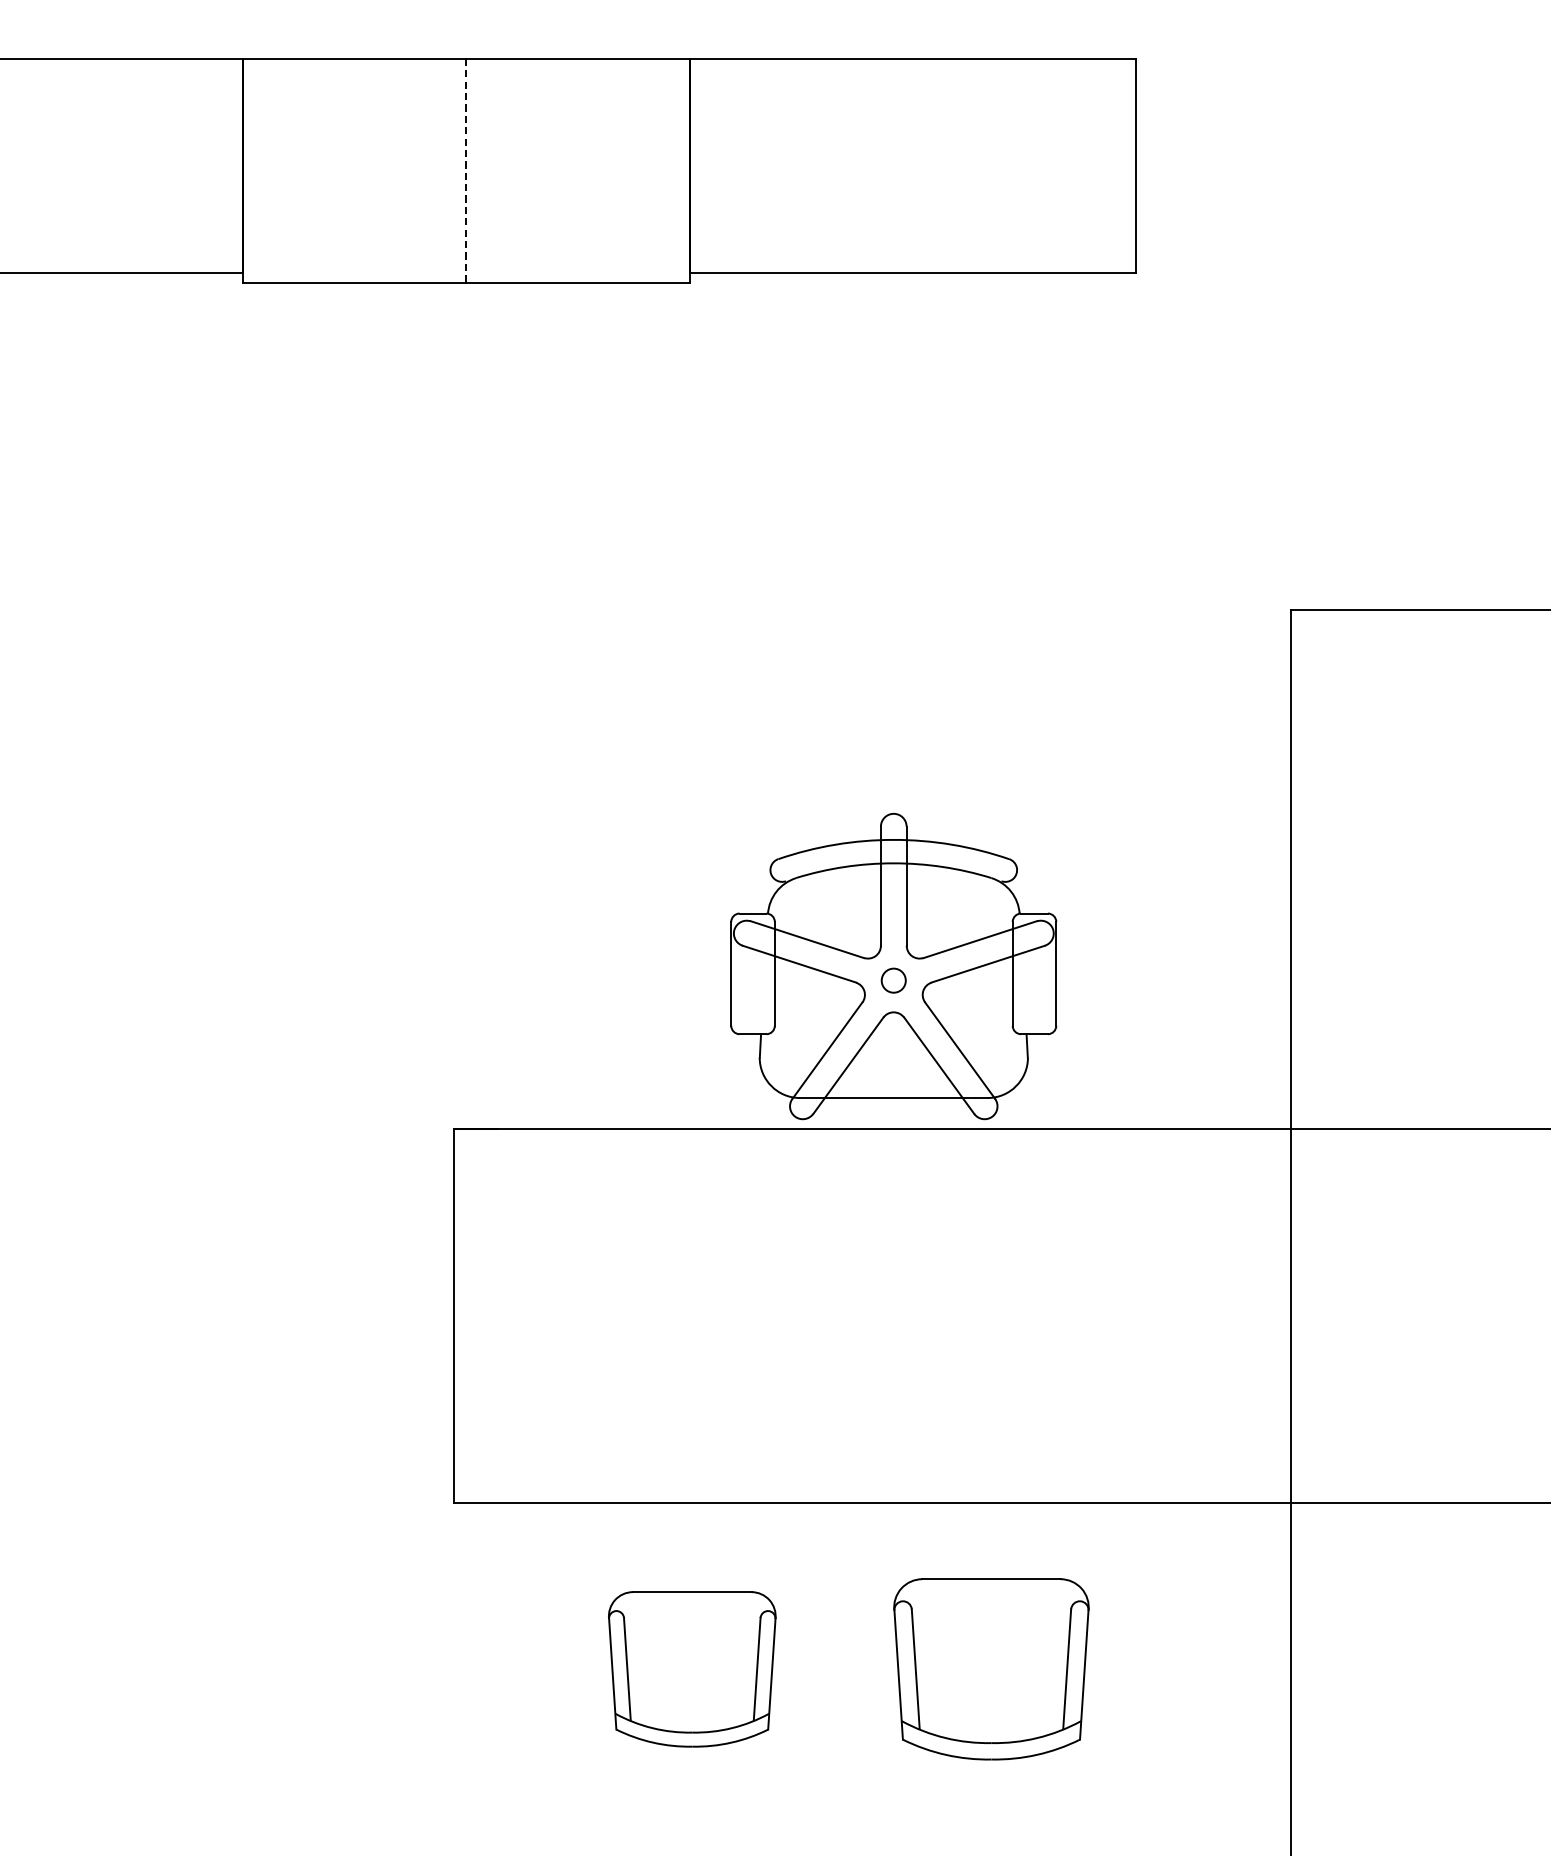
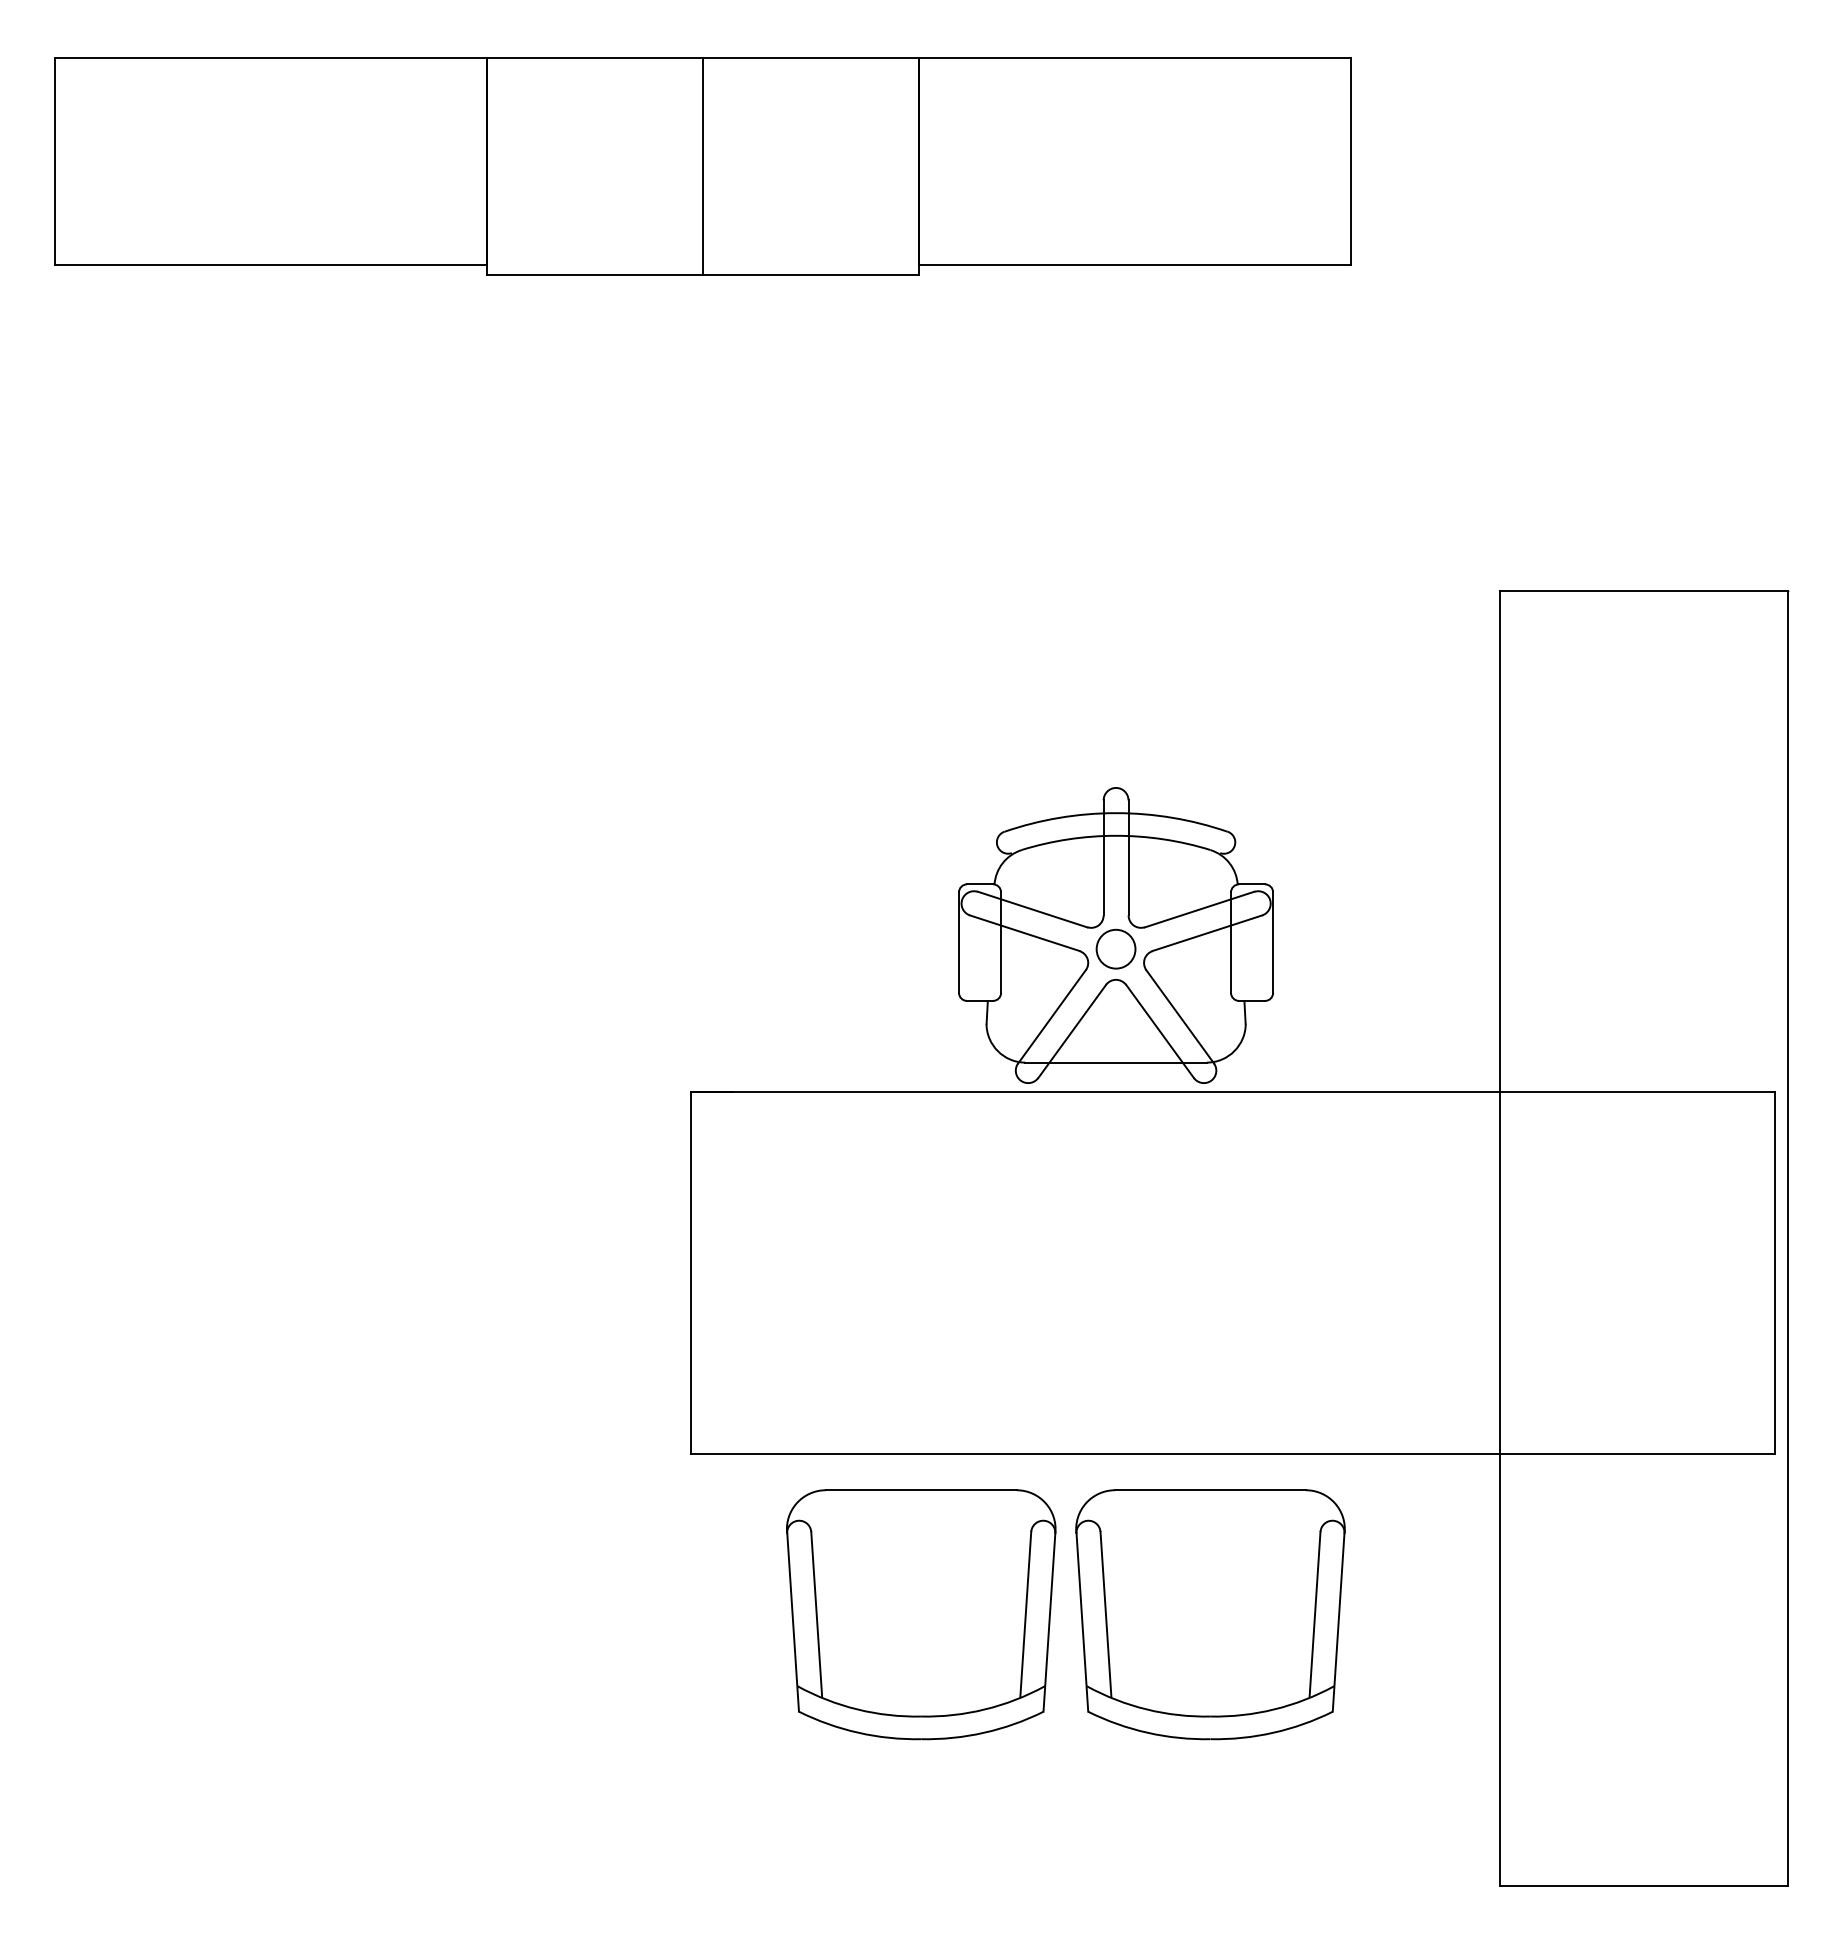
line: (465, 171) -> (702, 167), dashed -> solid
circle: (893, 979) -> (1115, 948), size x1.67
part: (692, 1669) -> (921, 1614), size x1.67
part: (991, 1669) -> (1210, 1614), size x1.43

